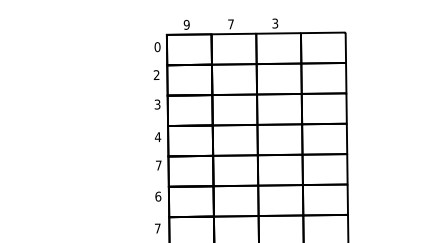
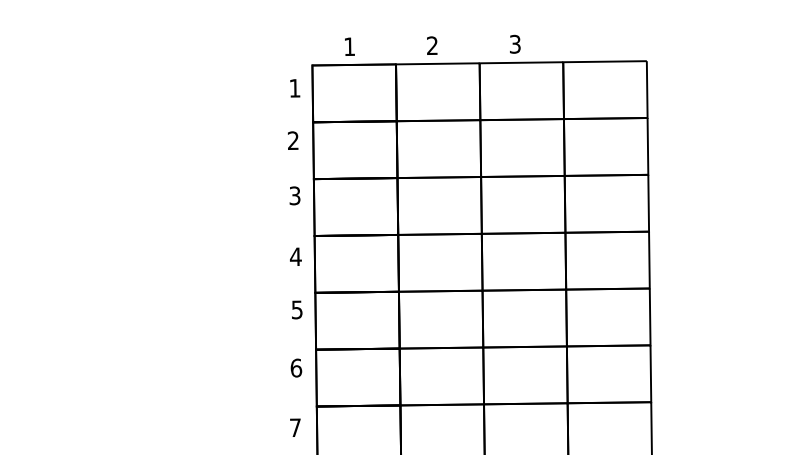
text: (186, 24) -> (349, 46), 9 -> 1
text: (230, 24) -> (431, 46), 7 -> 2
text: (157, 47) -> (294, 89), 0 -> 1
text: (158, 165) -> (296, 309), 7 -> 5

